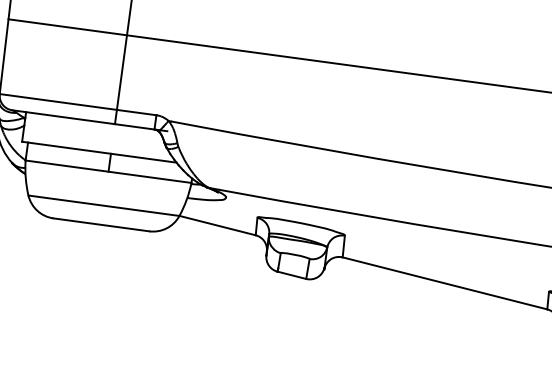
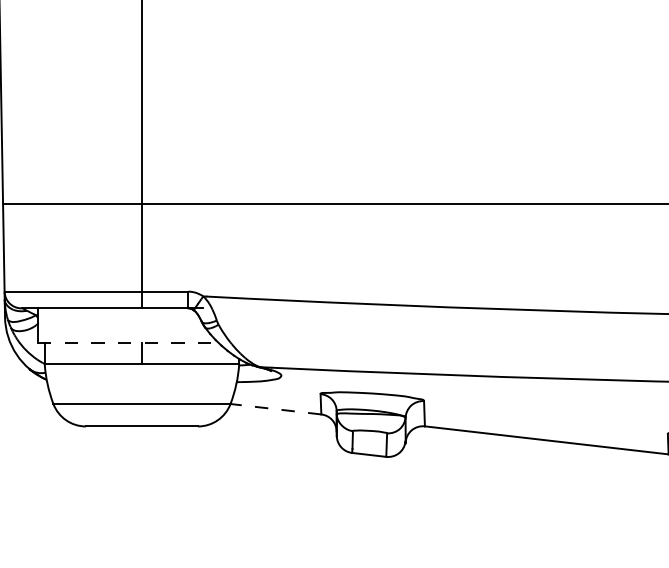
line: (99, 152) -> (128, 343), solid -> dashed
line: (217, 225) -> (275, 409), solid -> dashed

